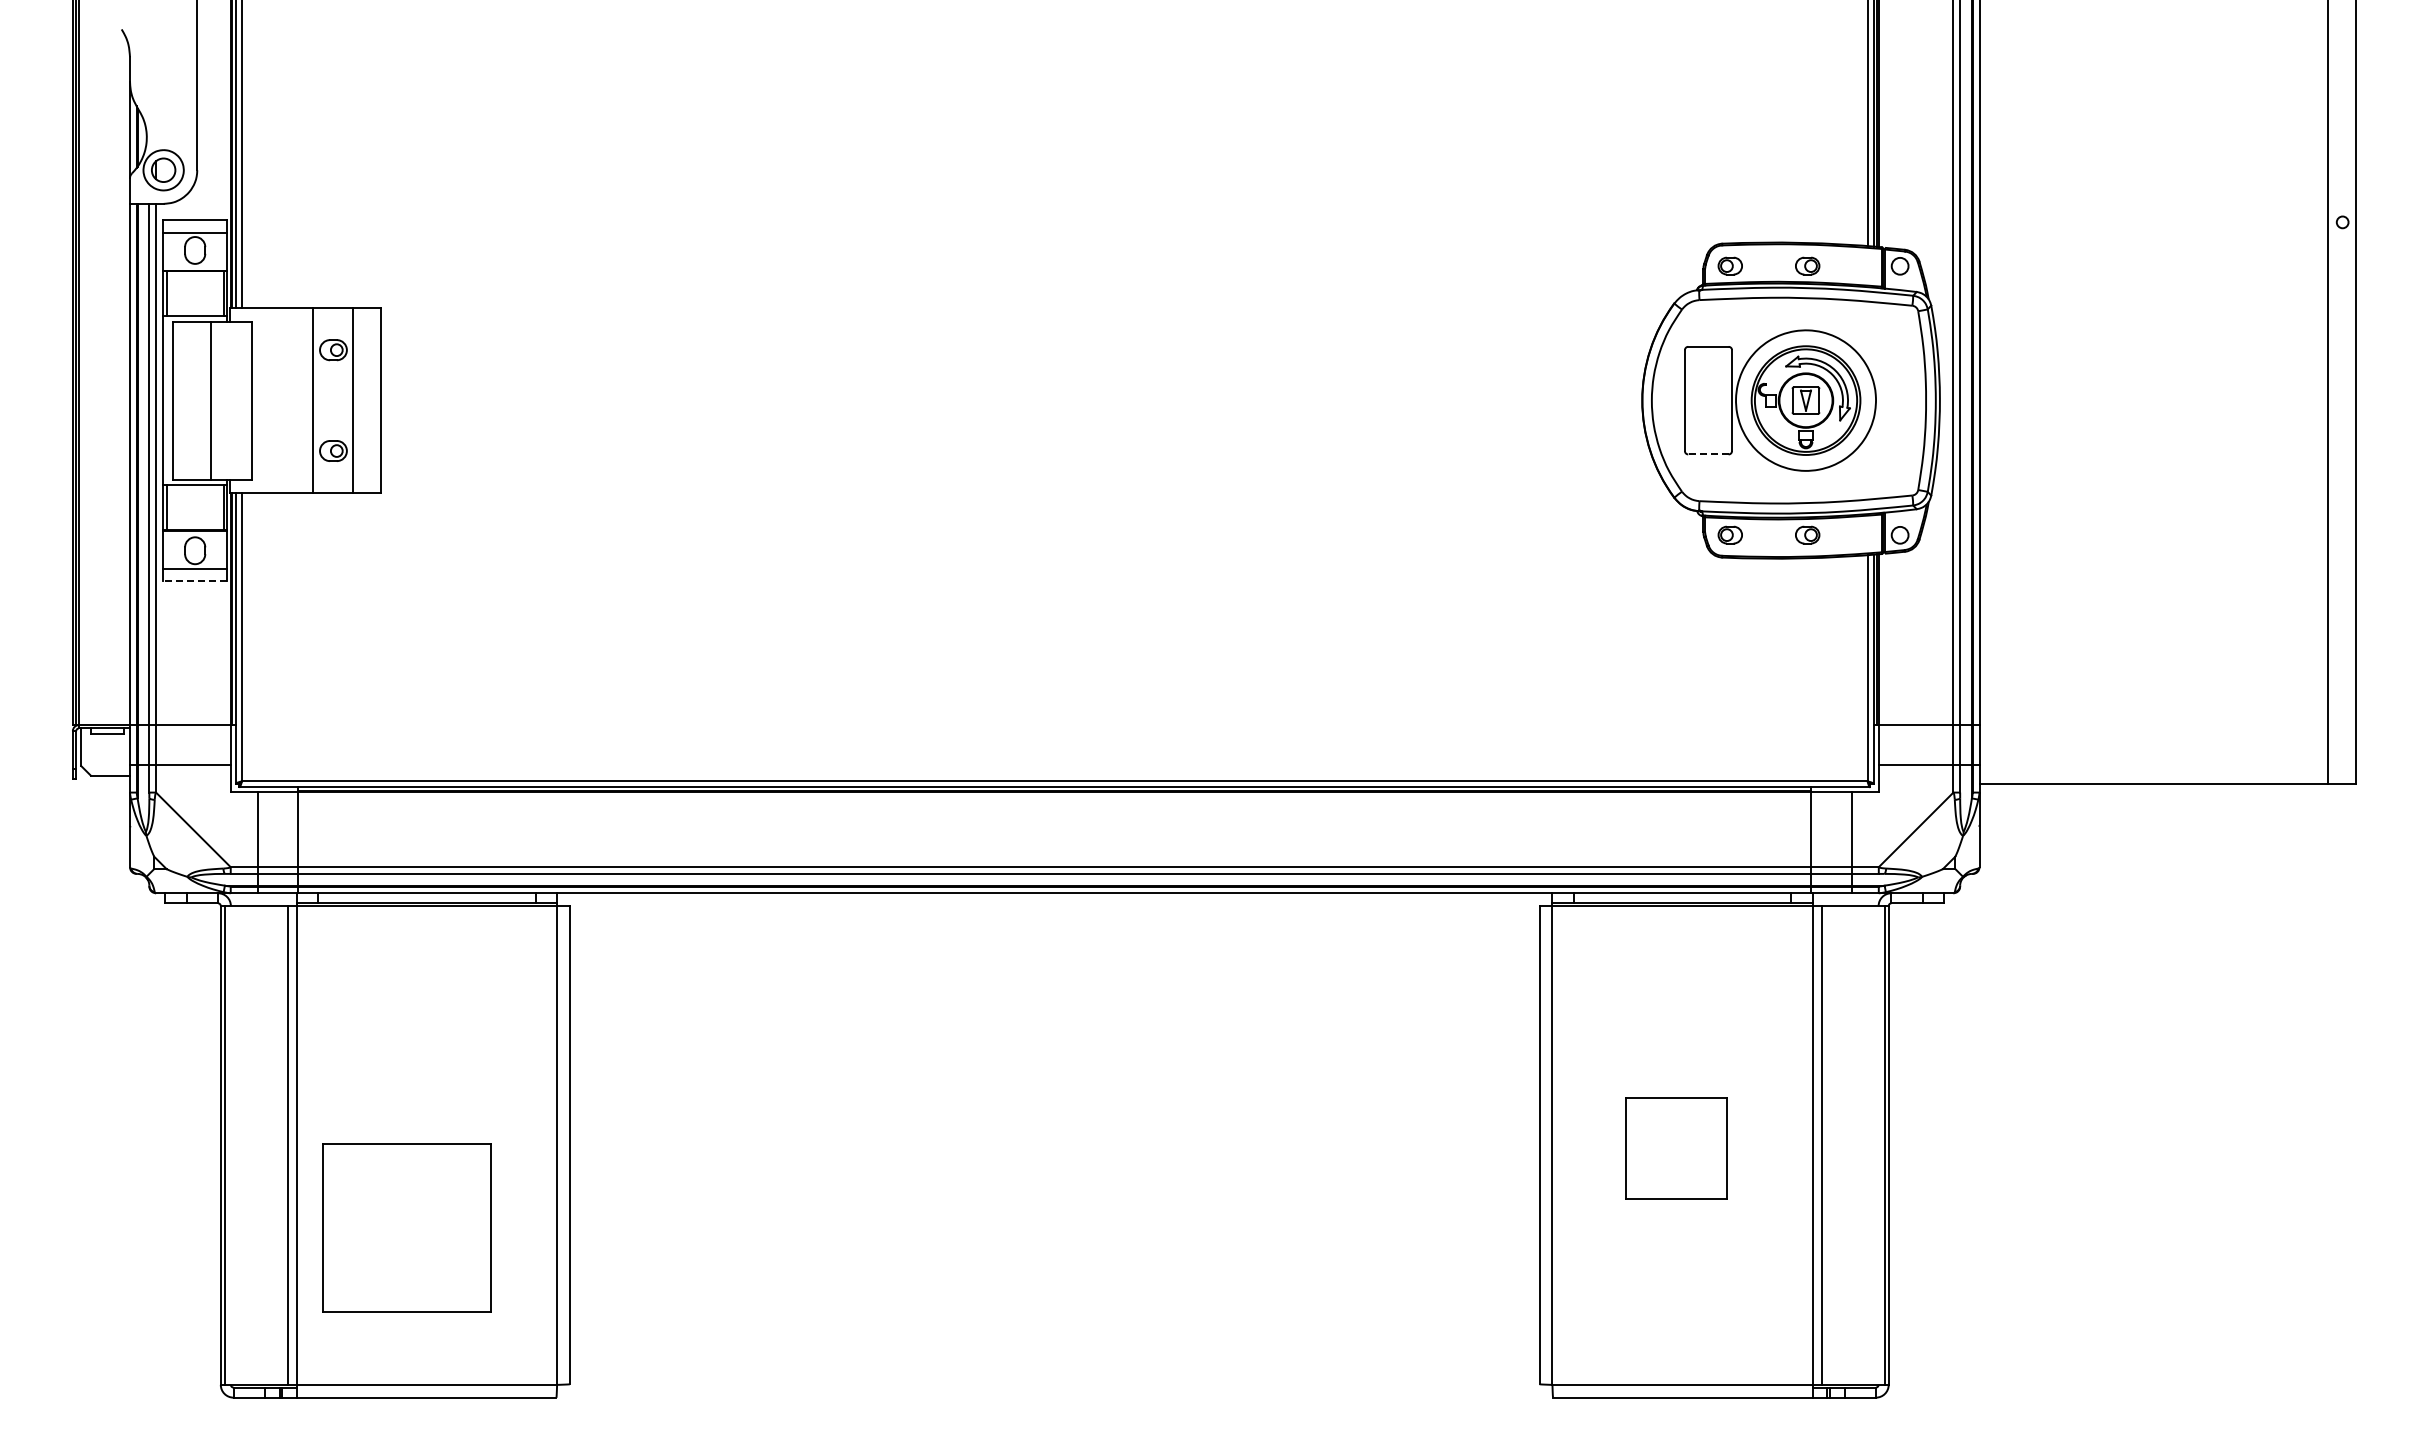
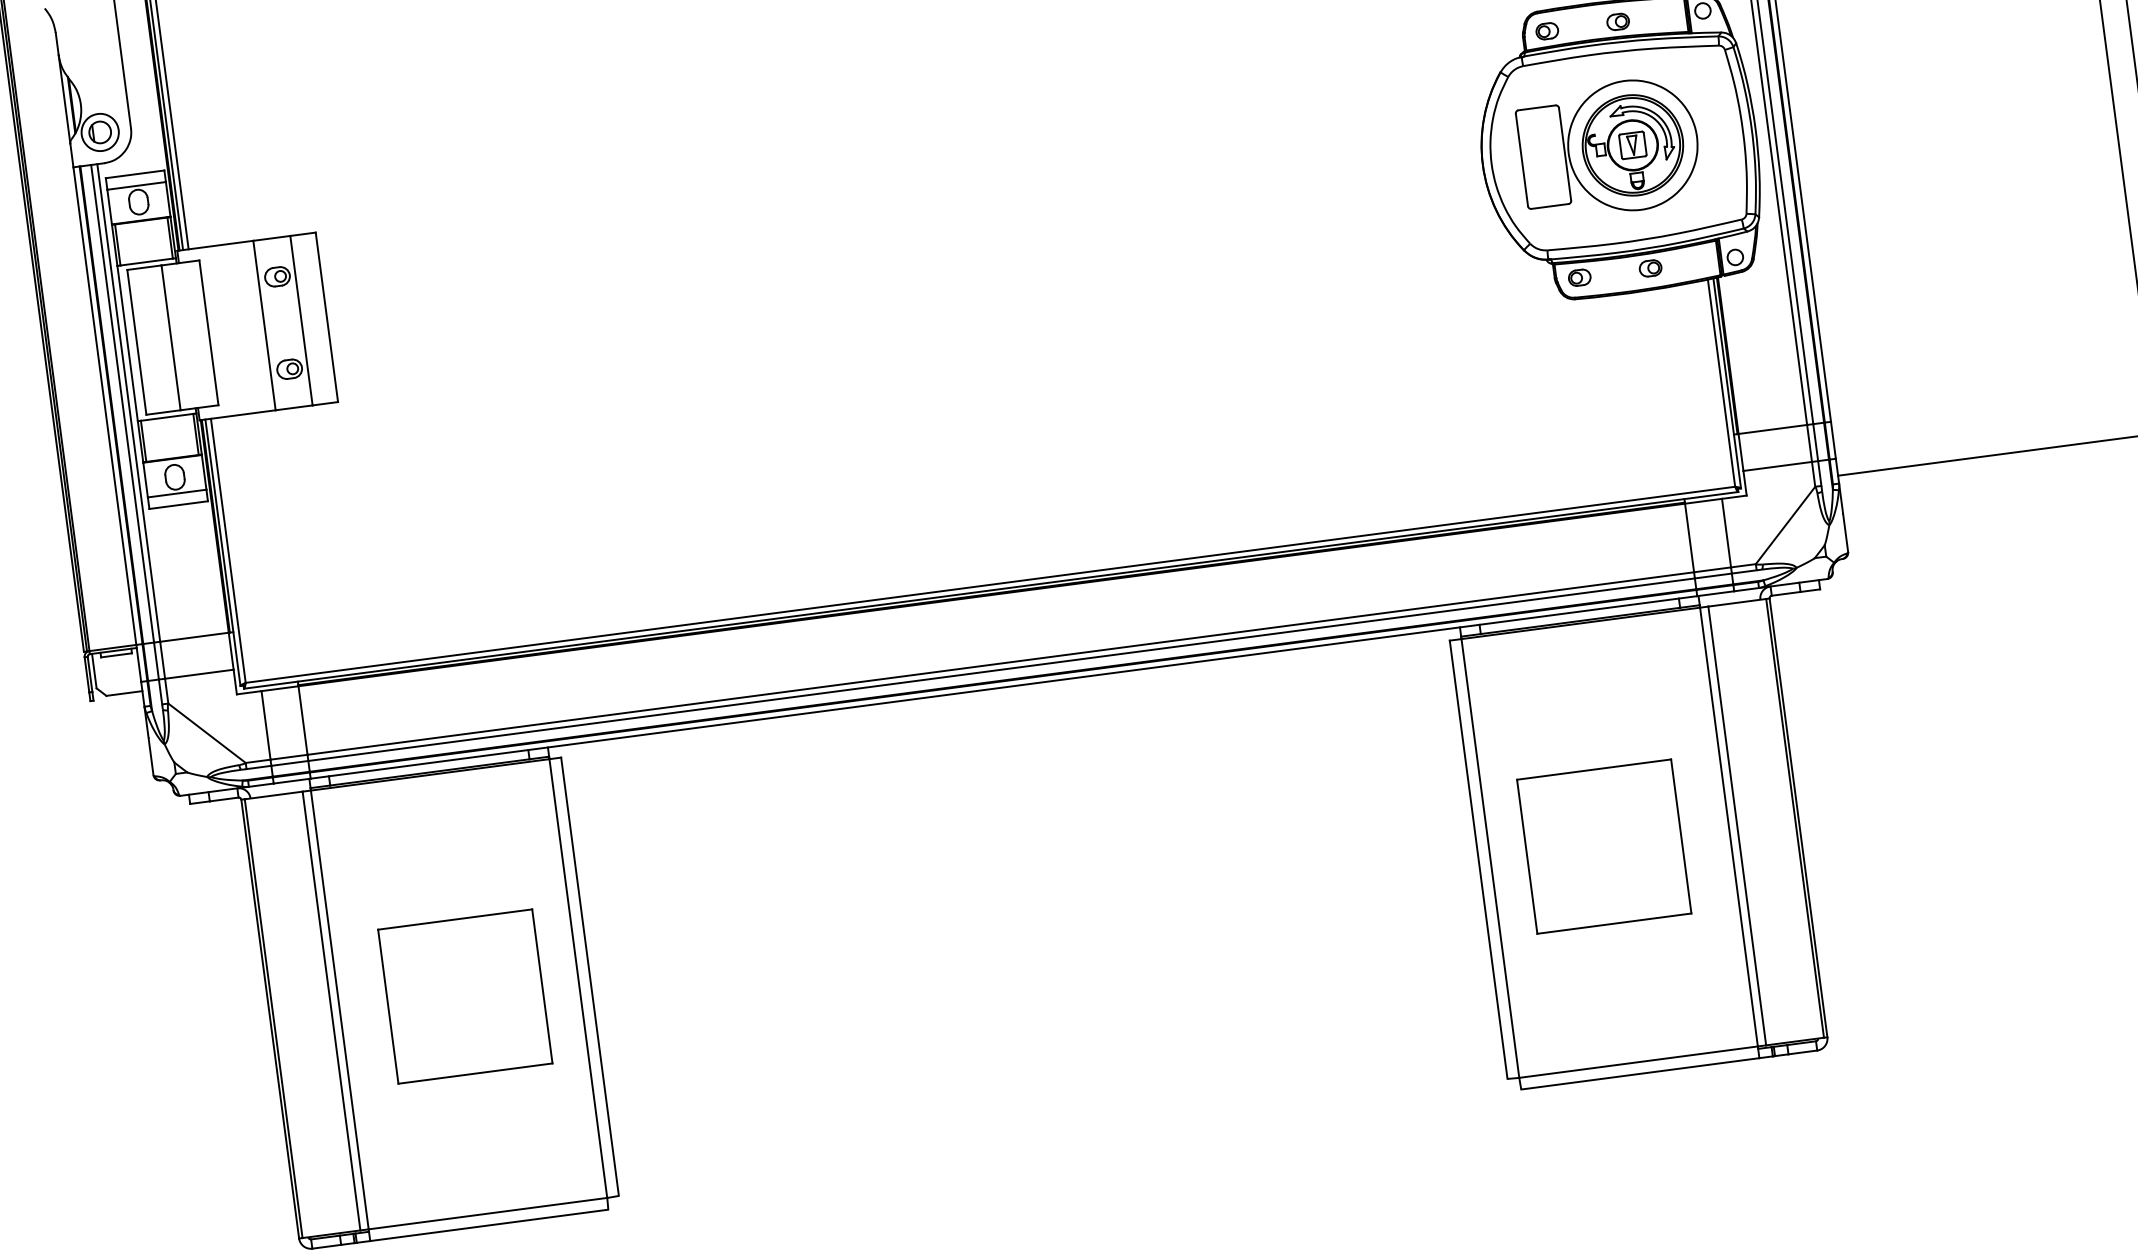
line: (1707, 454) -> (1549, 206), dashed -> solid
line: (195, 581) -> (179, 505), dashed -> solid
part: (1675, 1148) -> (1603, 846), size x1.67
part: (406, 1227) -> (464, 996), moved

